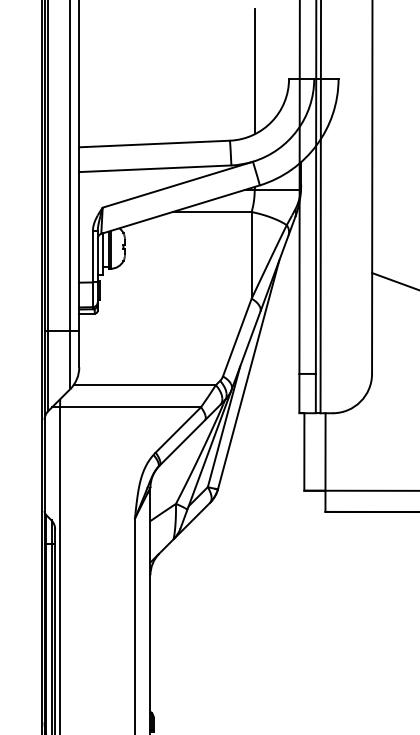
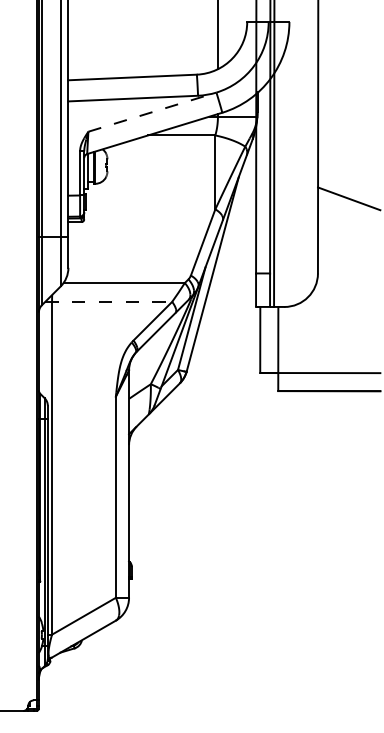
line: (177, 185) -> (152, 112), solid -> dashed
line: (127, 406) -> (109, 301), solid -> dashed

